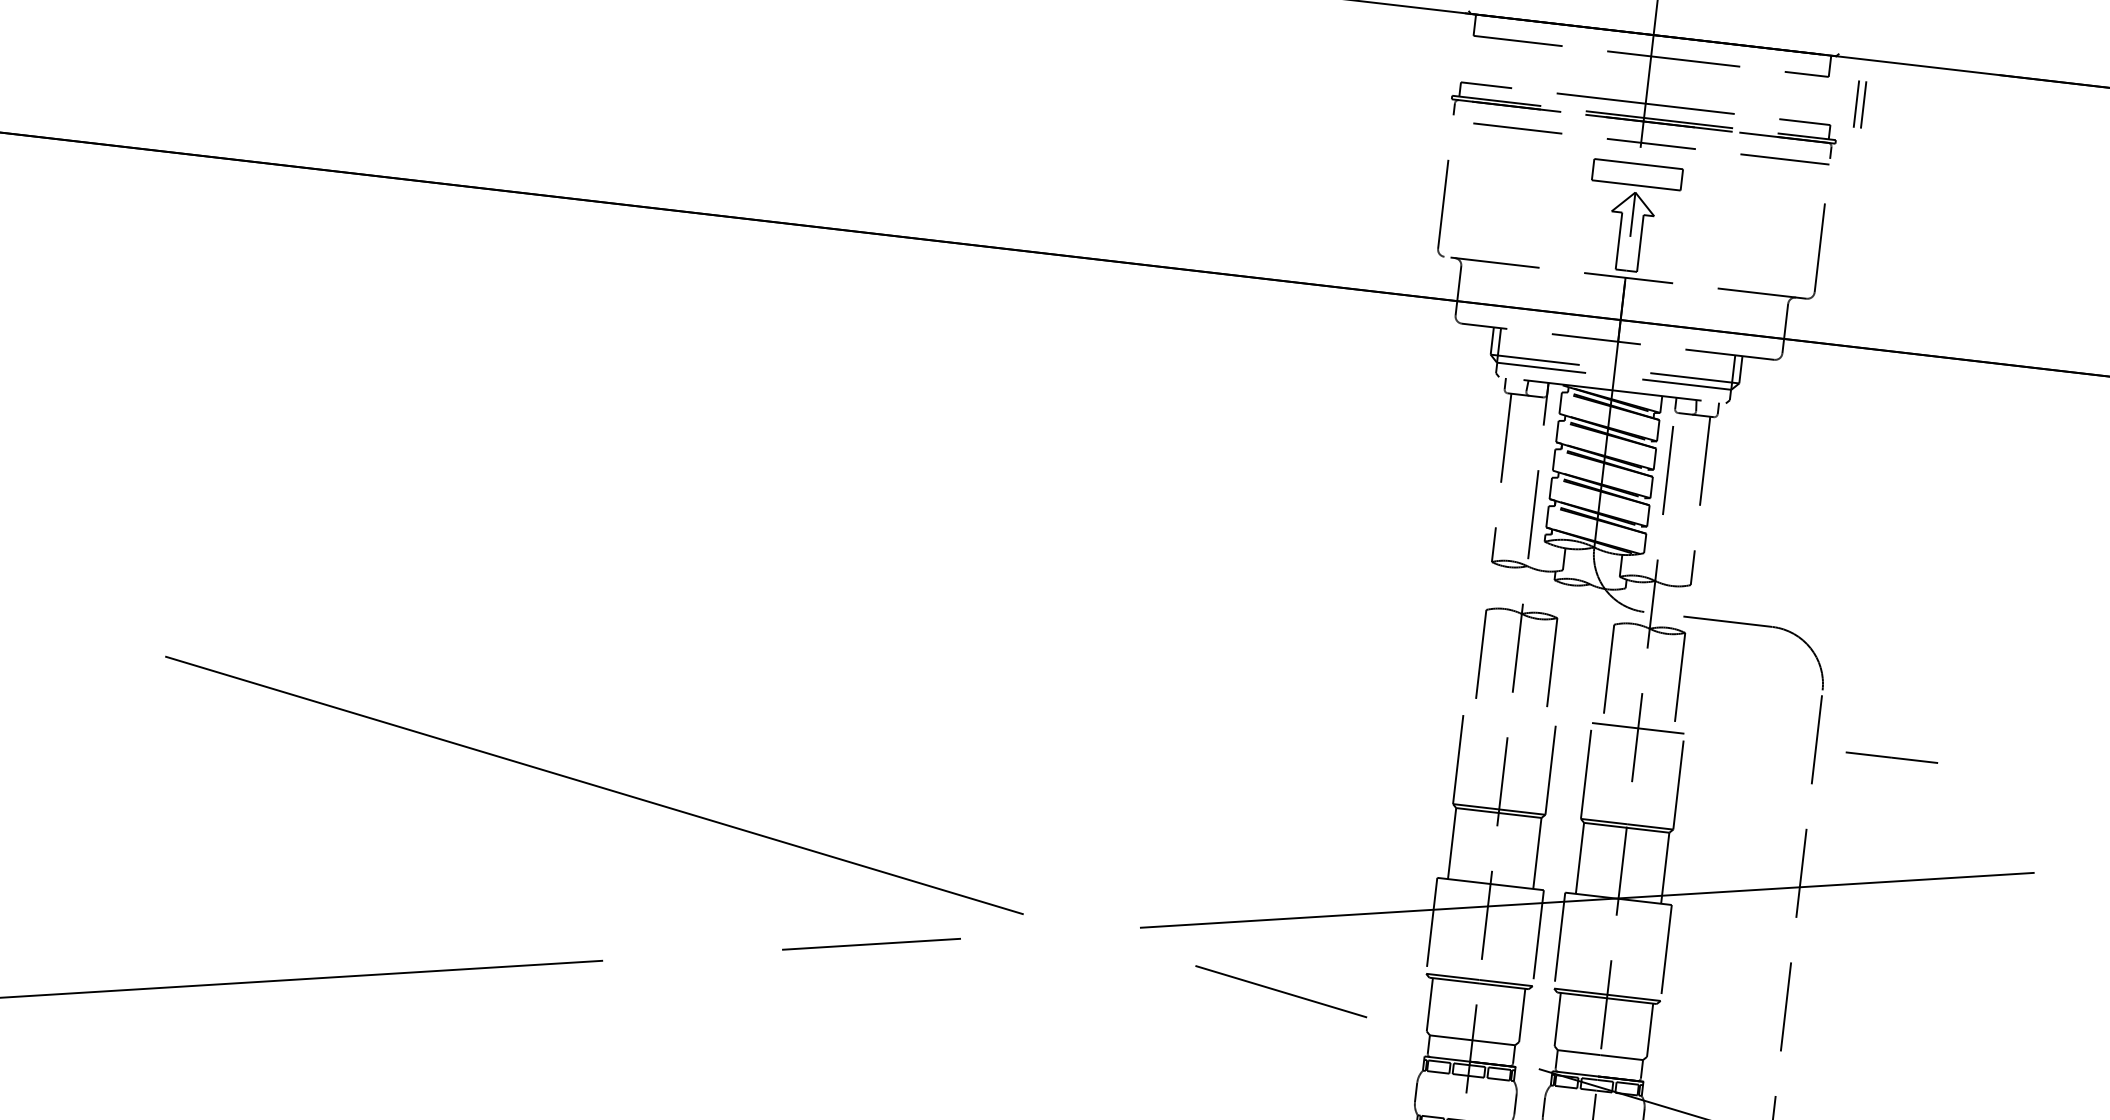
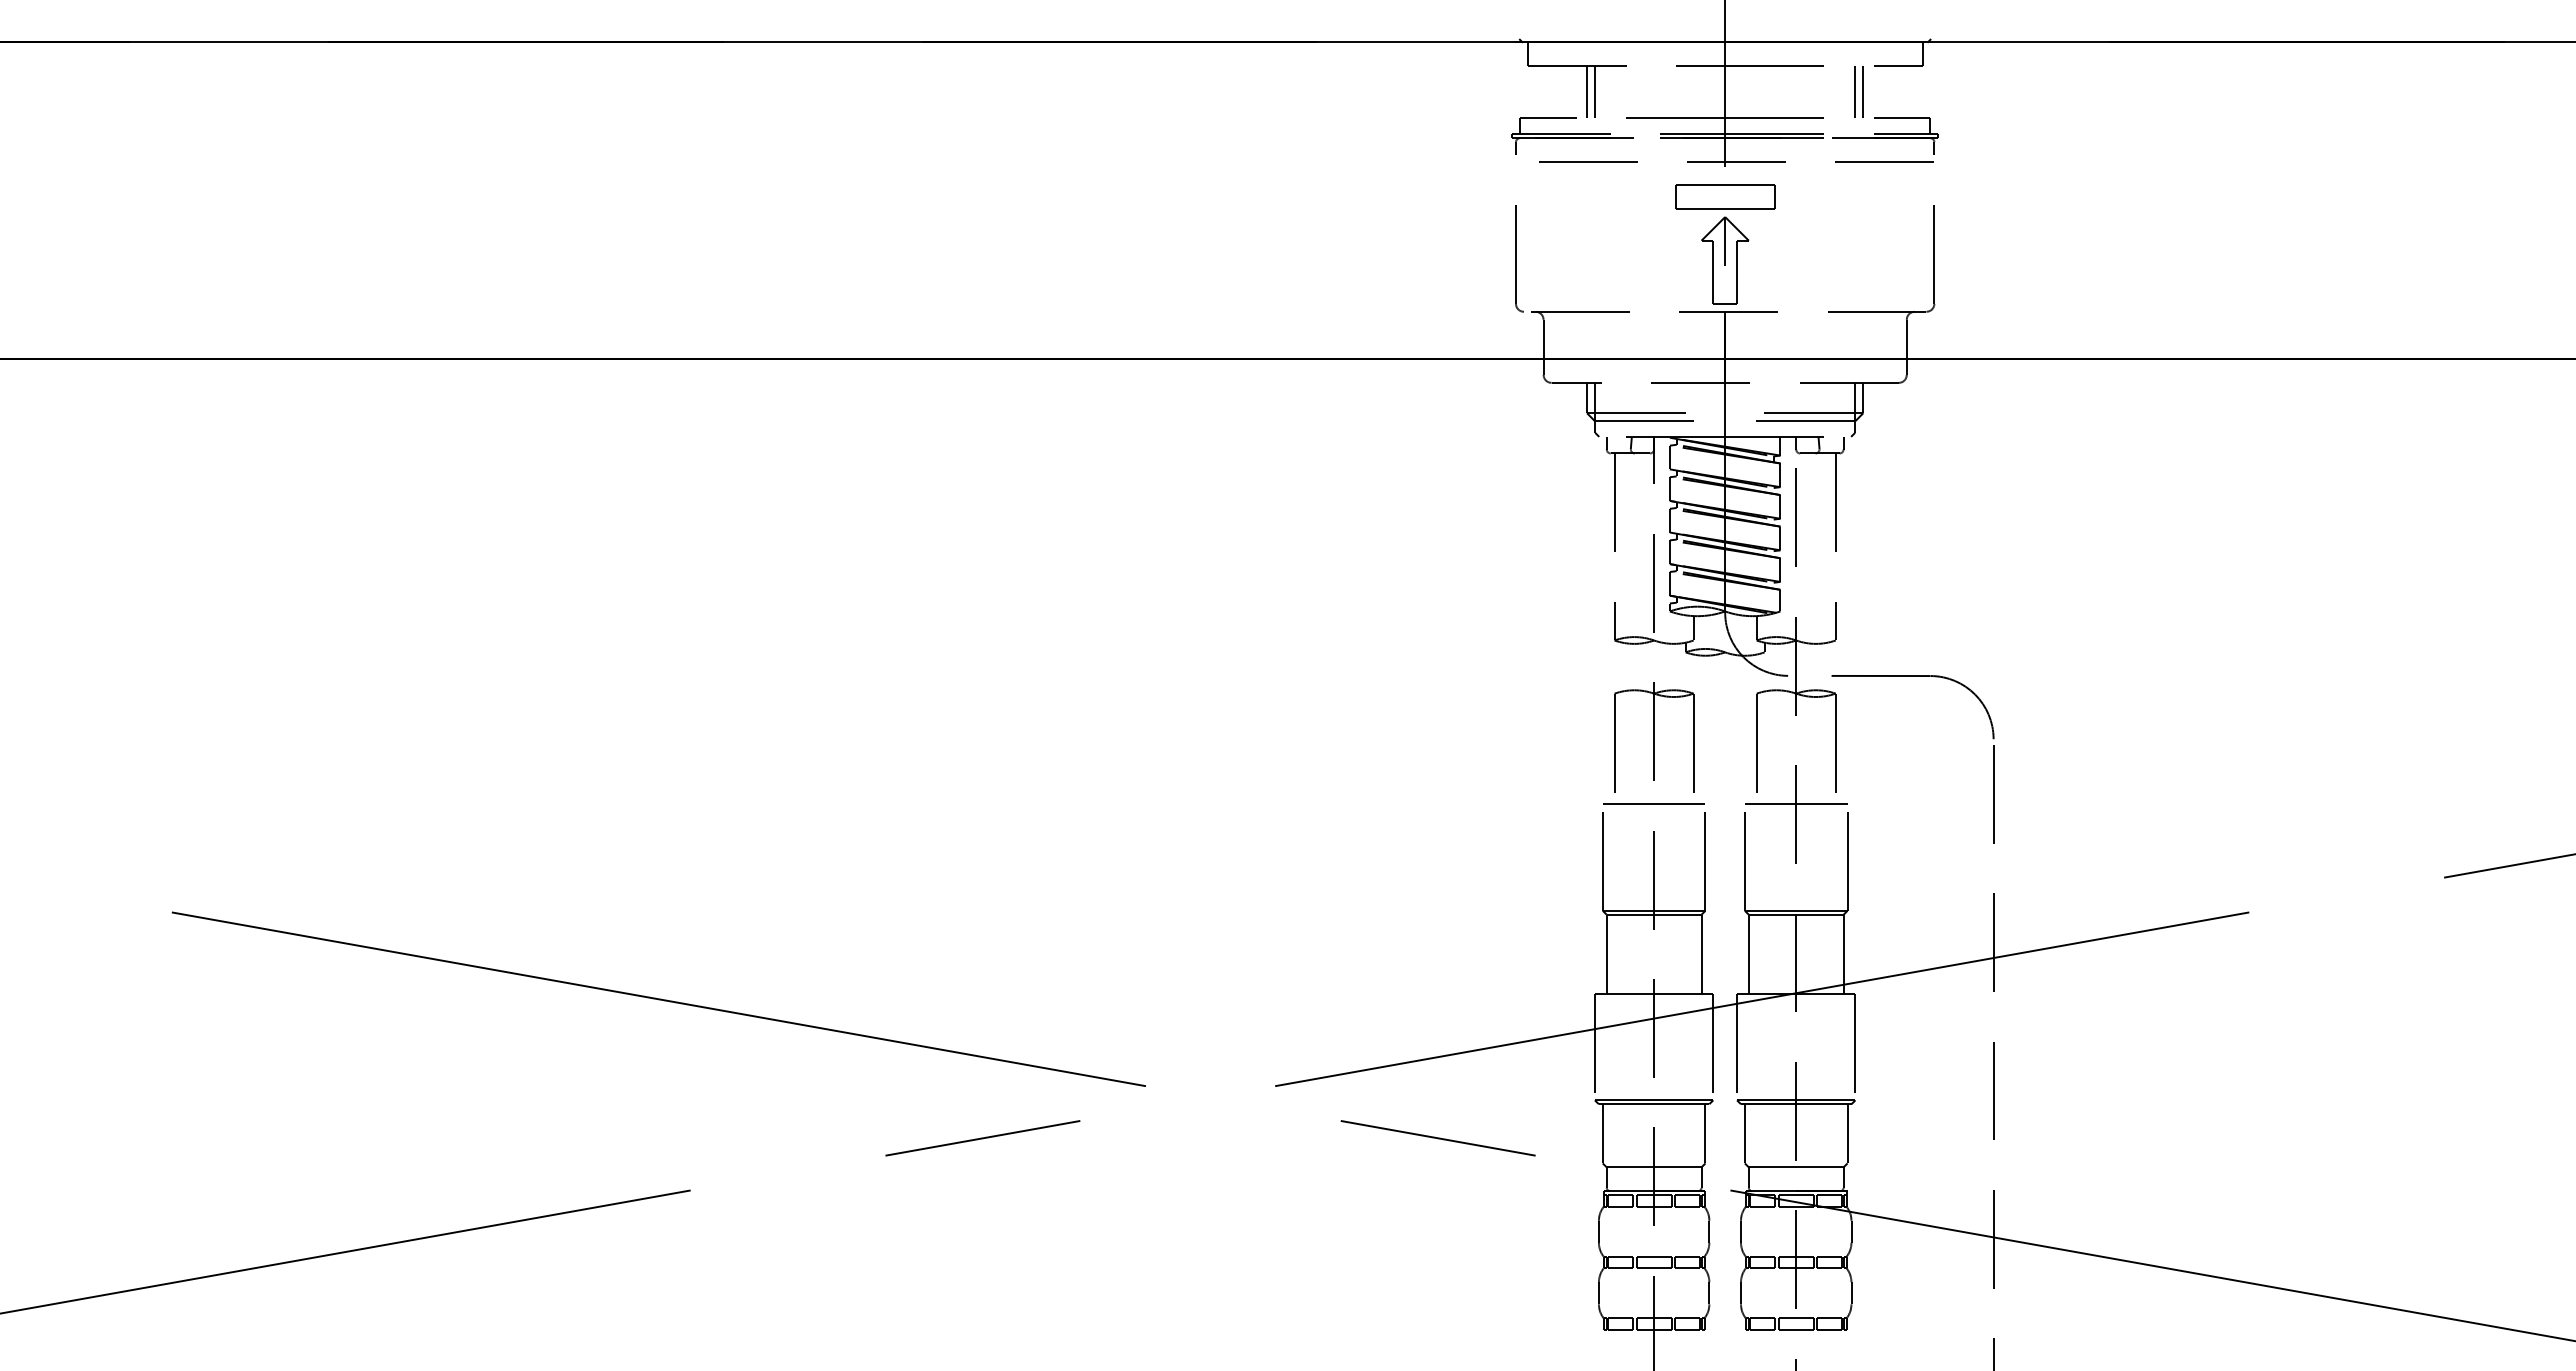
line: (1524, 65) -> (1587, 91), added
line: (1531, 66) -> (1595, 91), added
part: (1859, 103) -> (1858, 91), moved
line: (1891, 756) -> (1653, 803), moved

